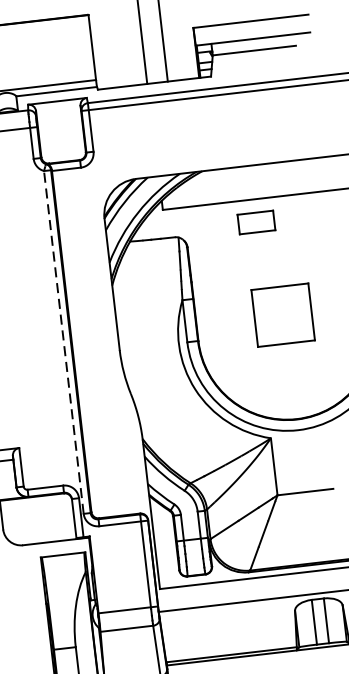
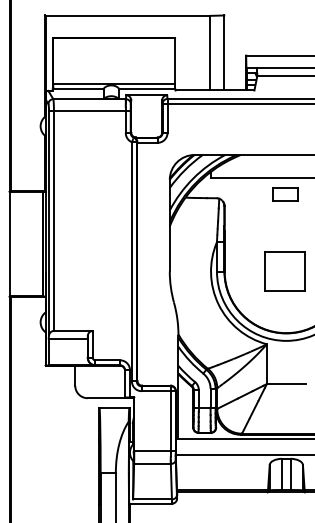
part: (257, 222) -> (285, 194), moved
part: (282, 315) -> (284, 271), moved
line: (63, 342) -> (131, 261), dashed -> solid

